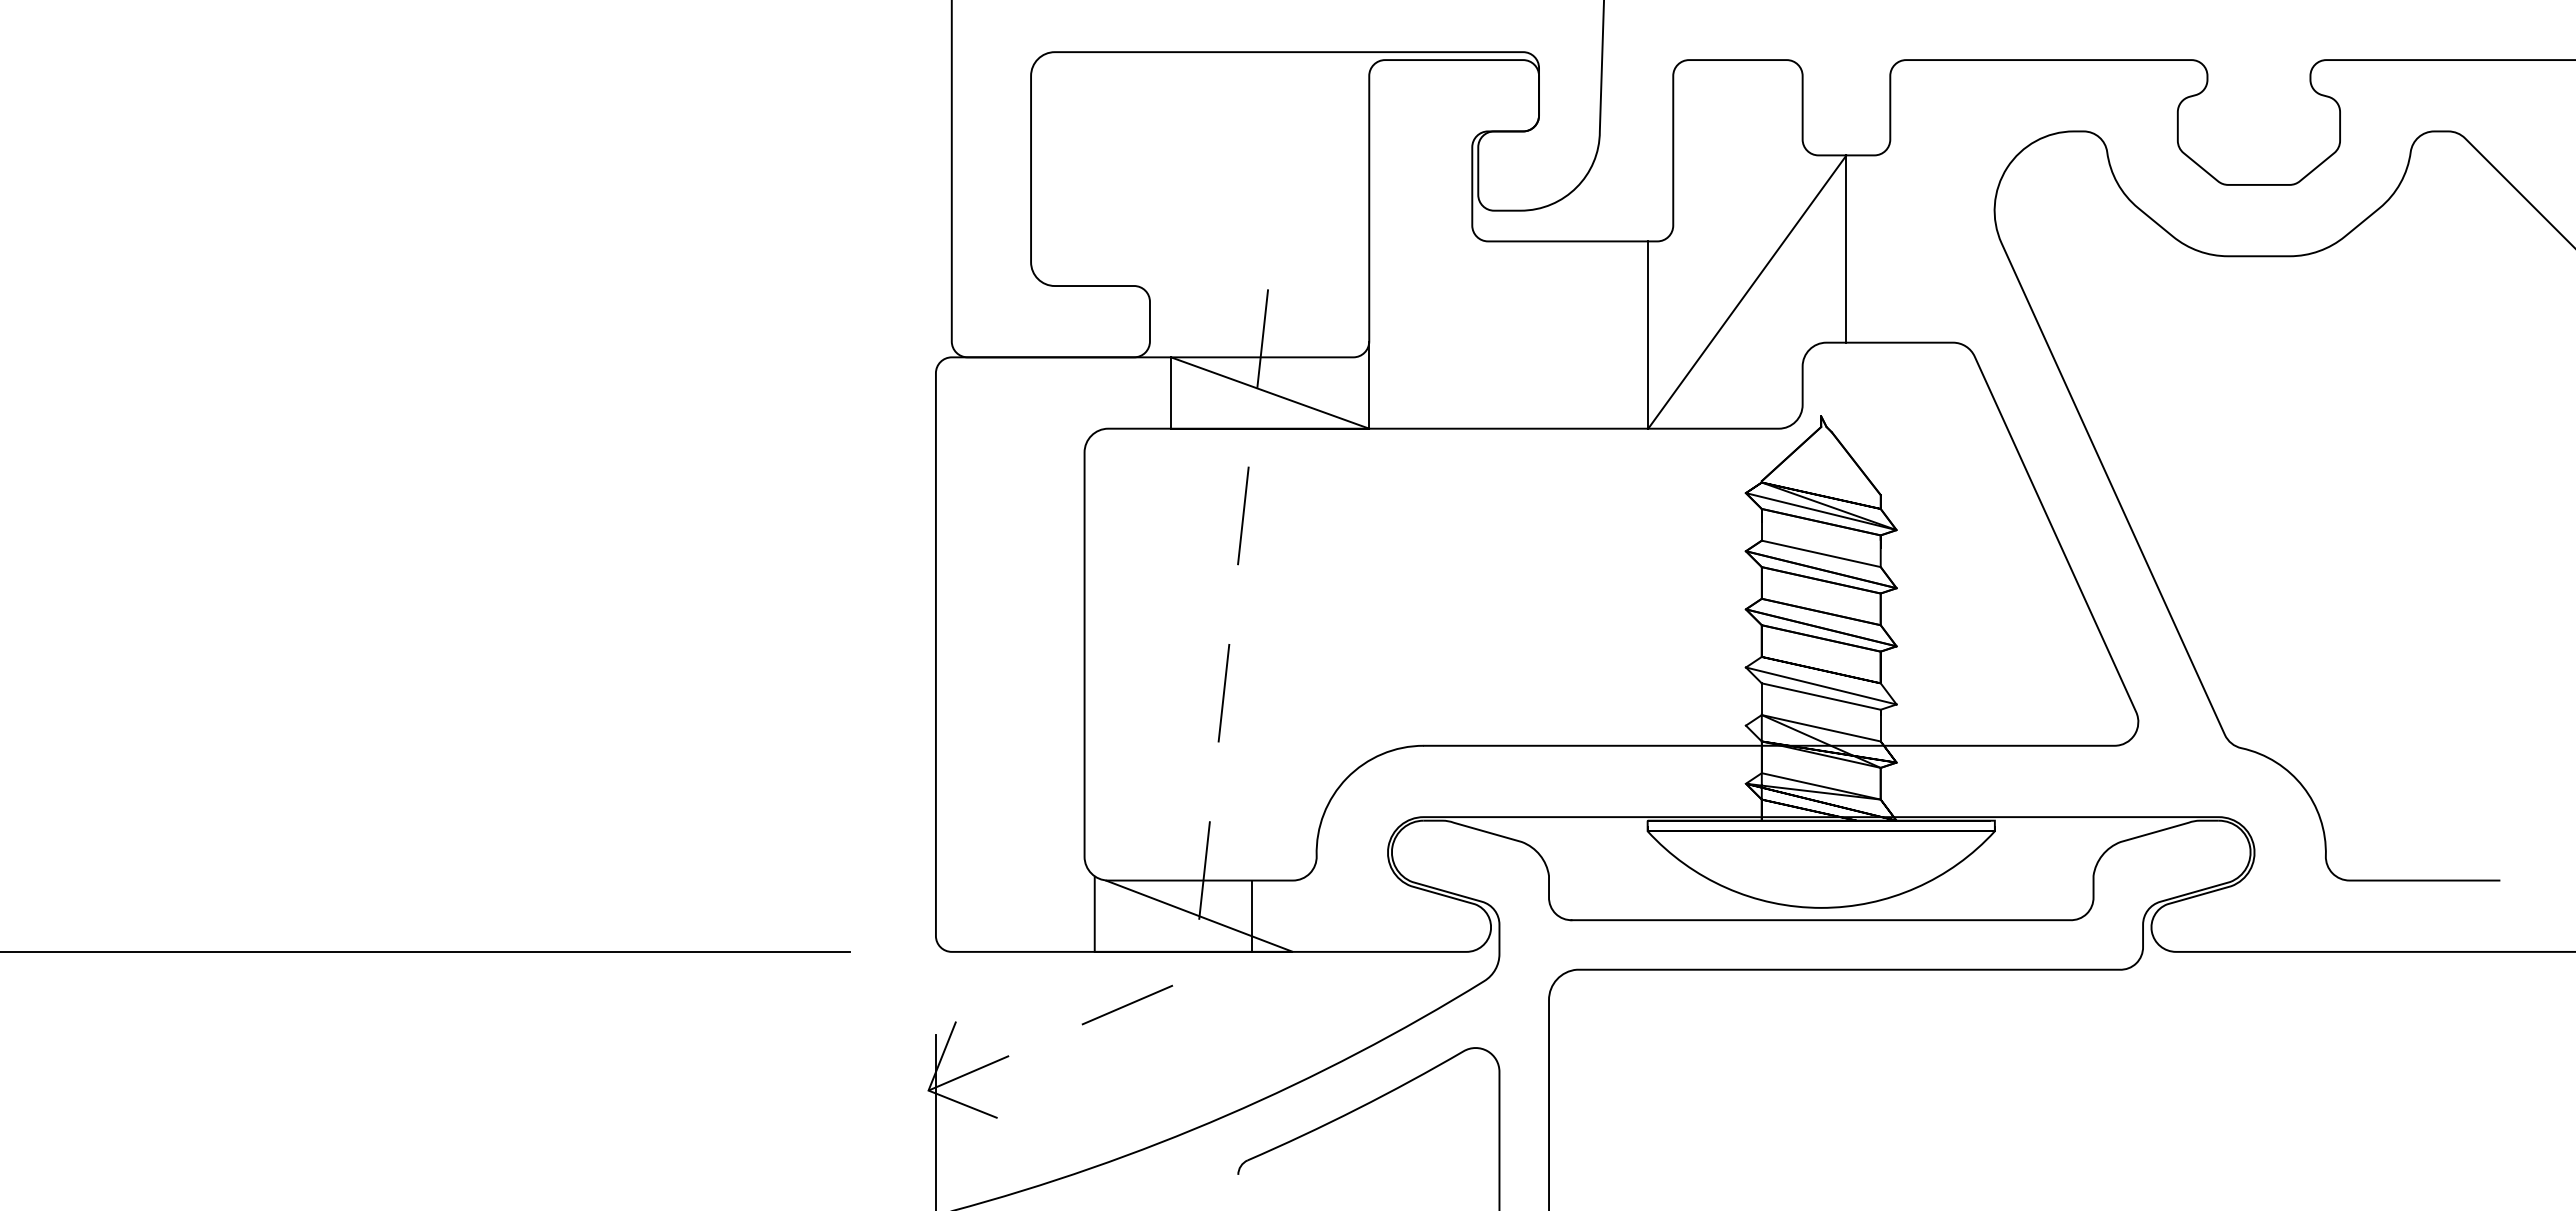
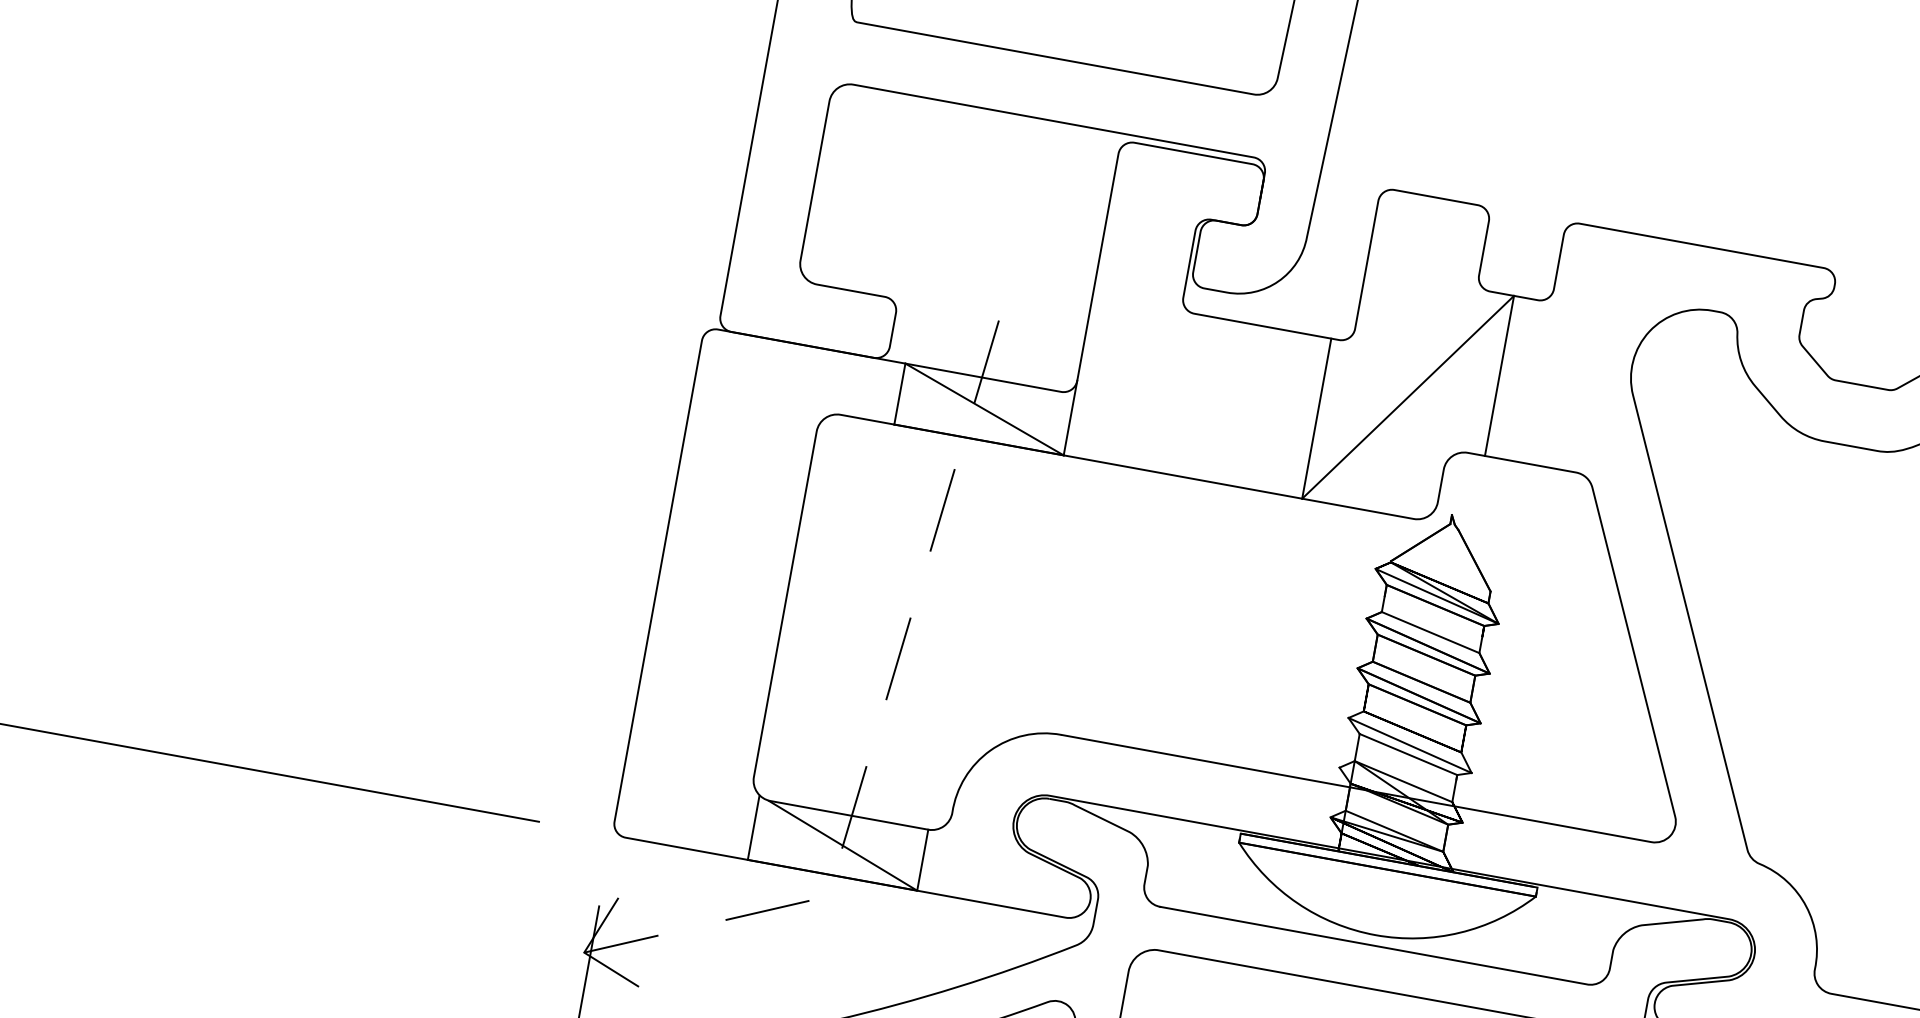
line: (1251, 915) -> (922, 859), moved

